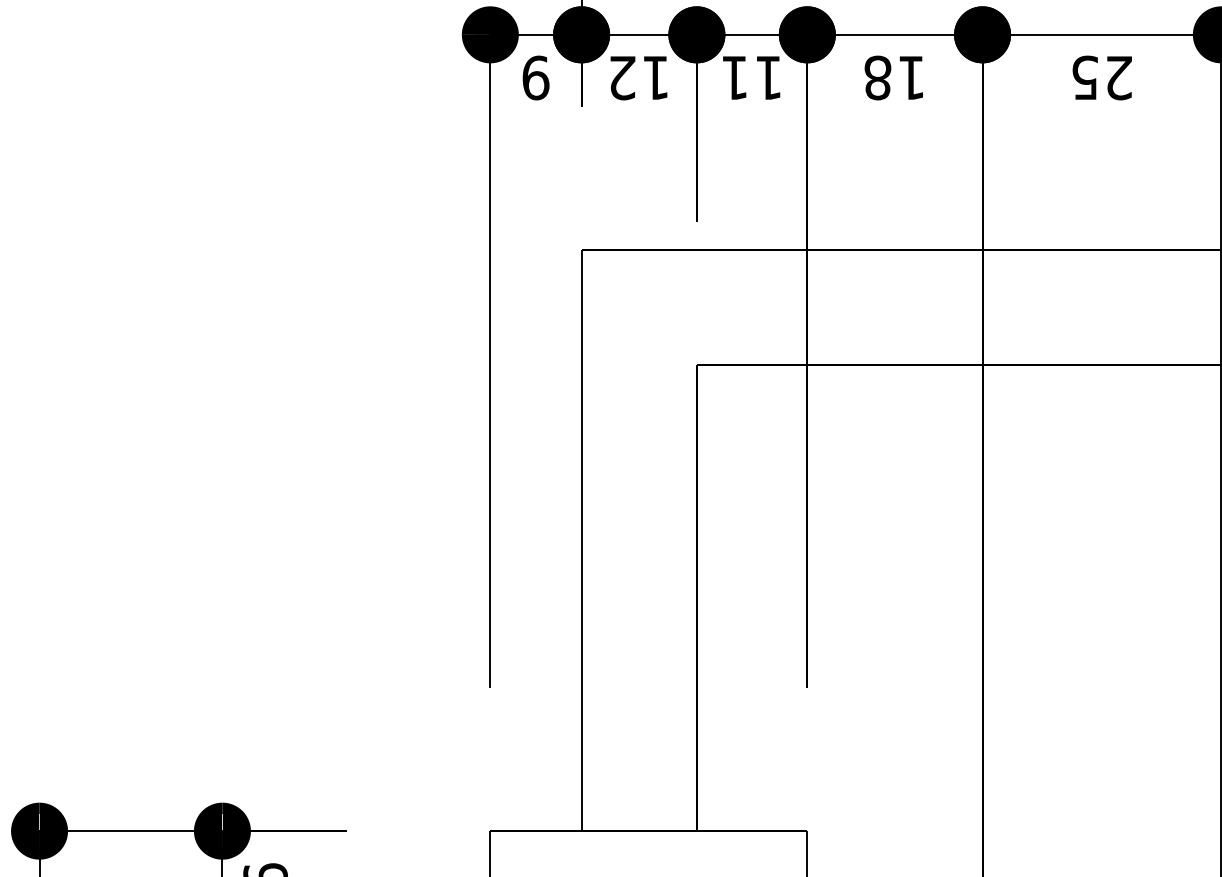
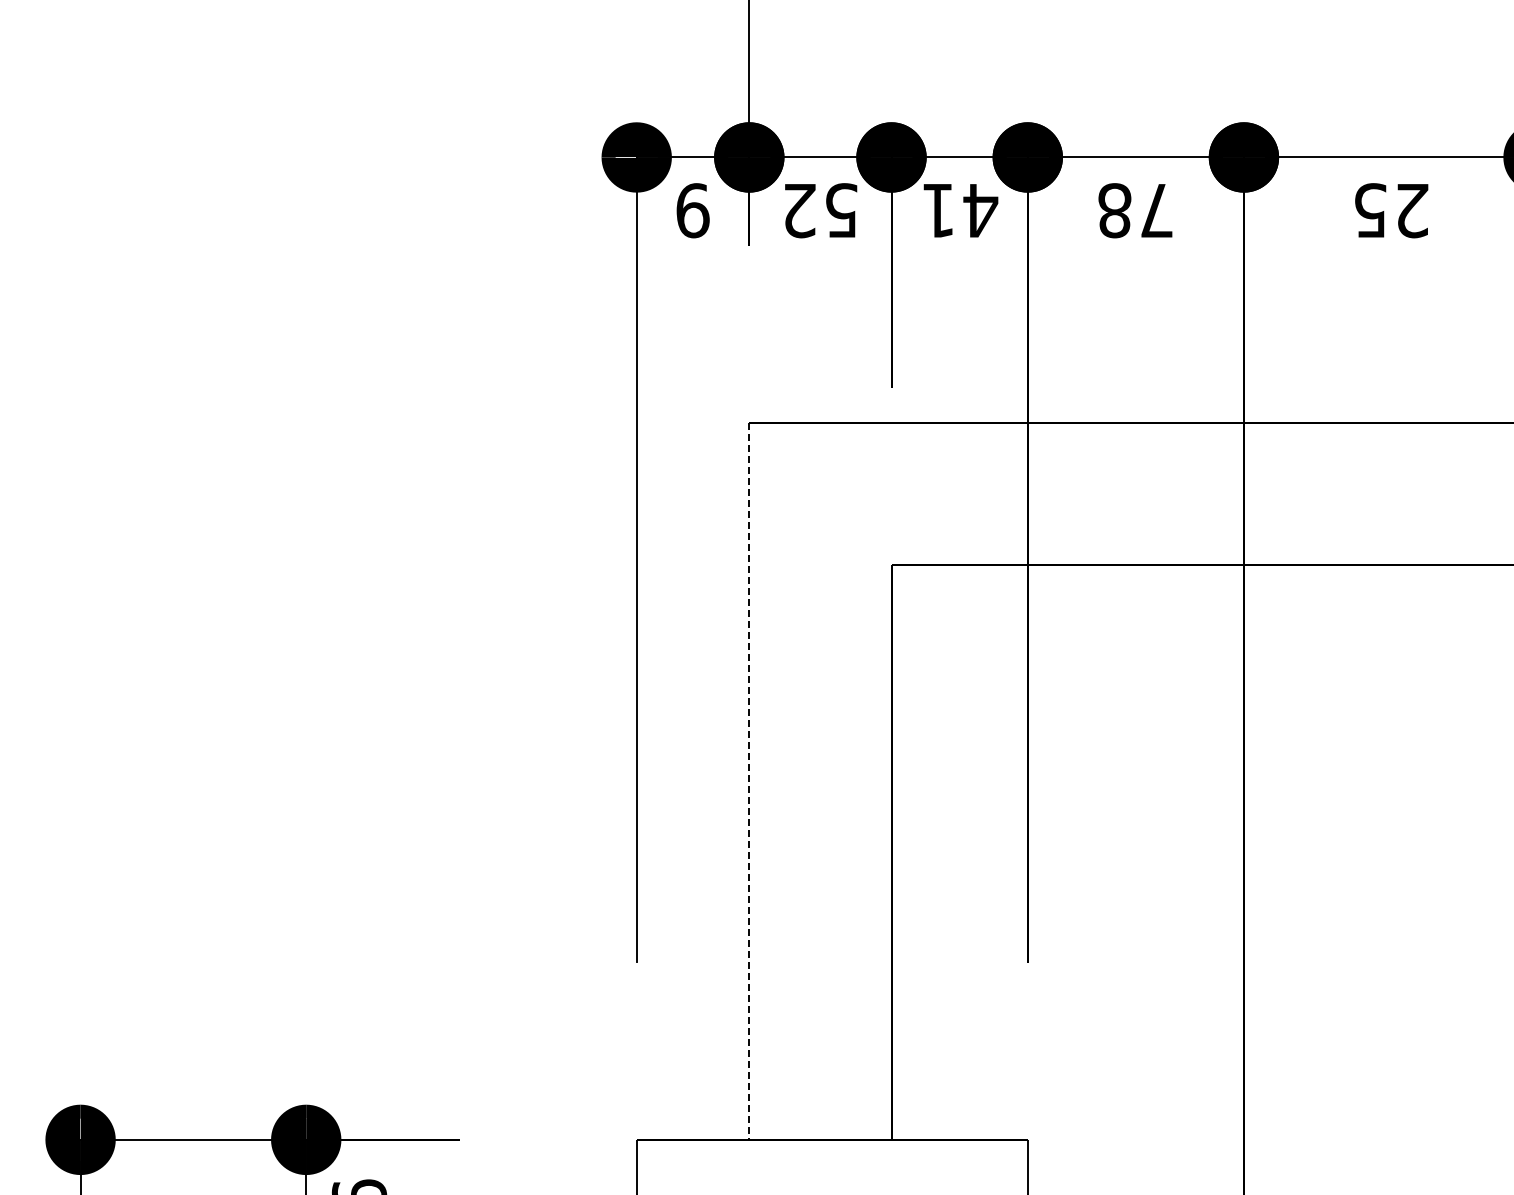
text: (656, 77) -> (841, 210), 12 -> 52
text: (769, 77) -> (980, 210), 11 -> 41
text: (911, 77) -> (1156, 210), 18 -> 78
line: (581, 540) -> (749, 781), solid -> dashed

